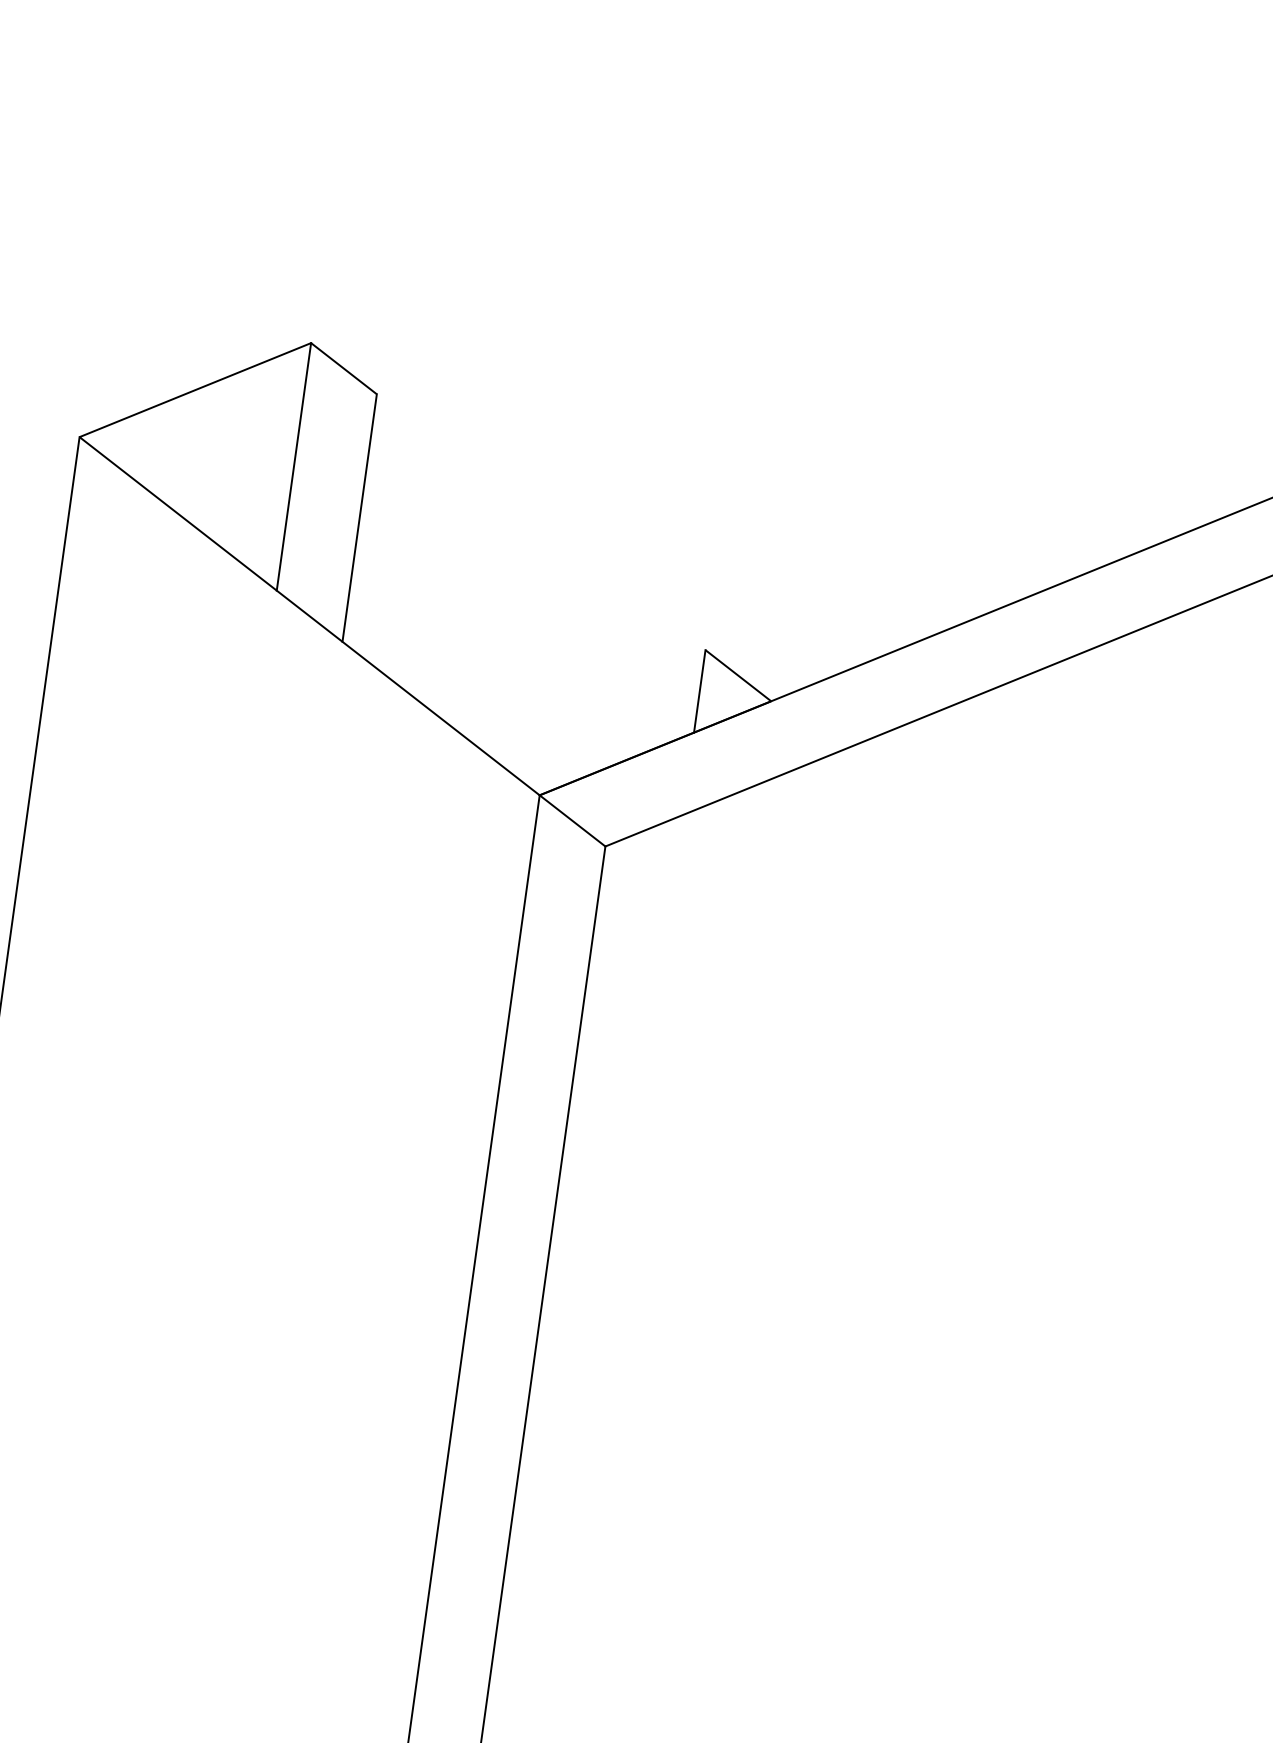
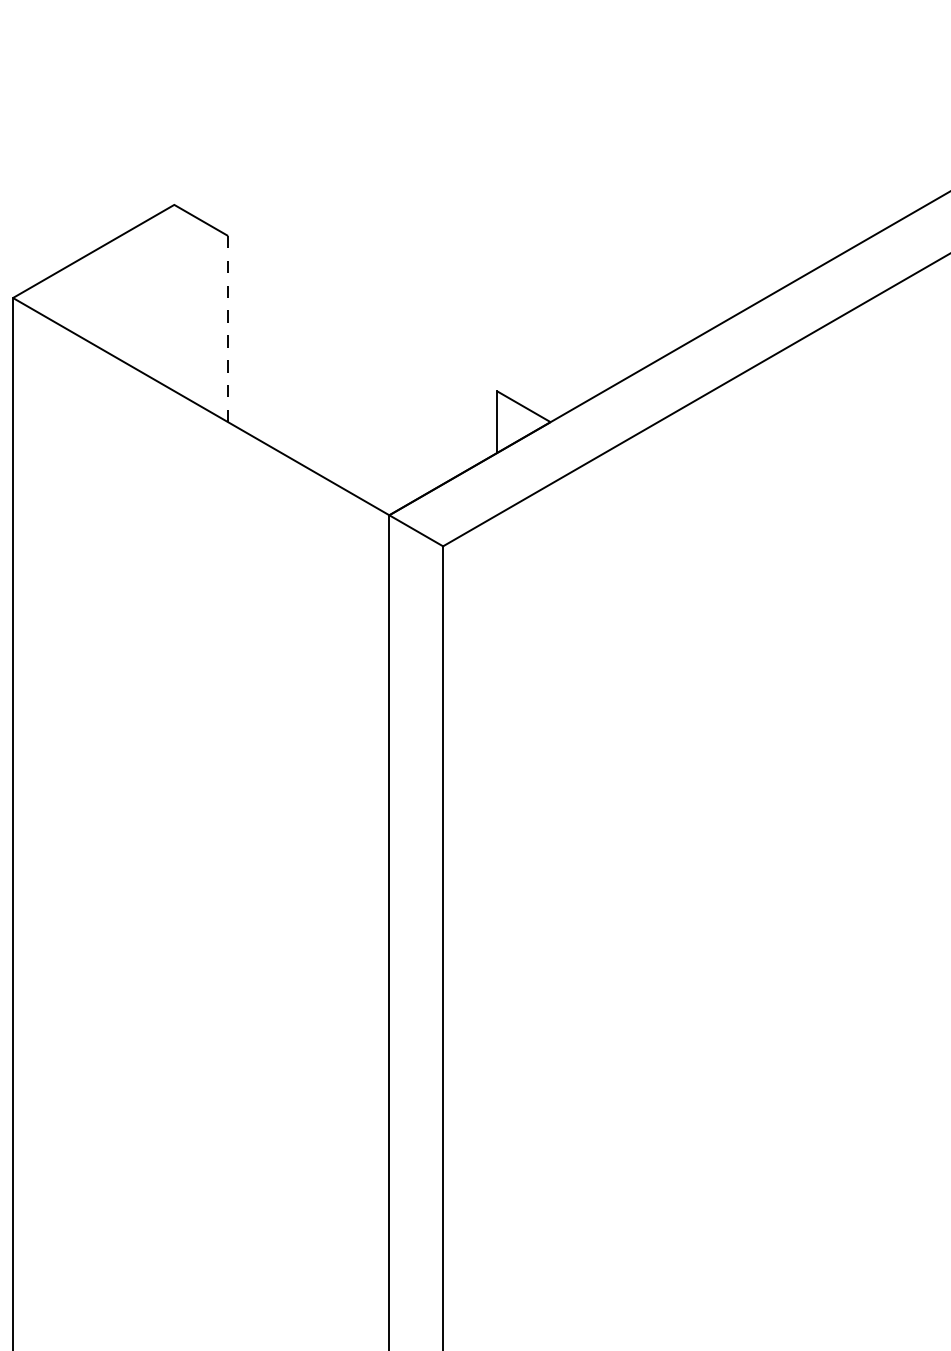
line: (294, 466) -> (174, 297), removed
line: (360, 518) -> (228, 329), solid -> dashed

